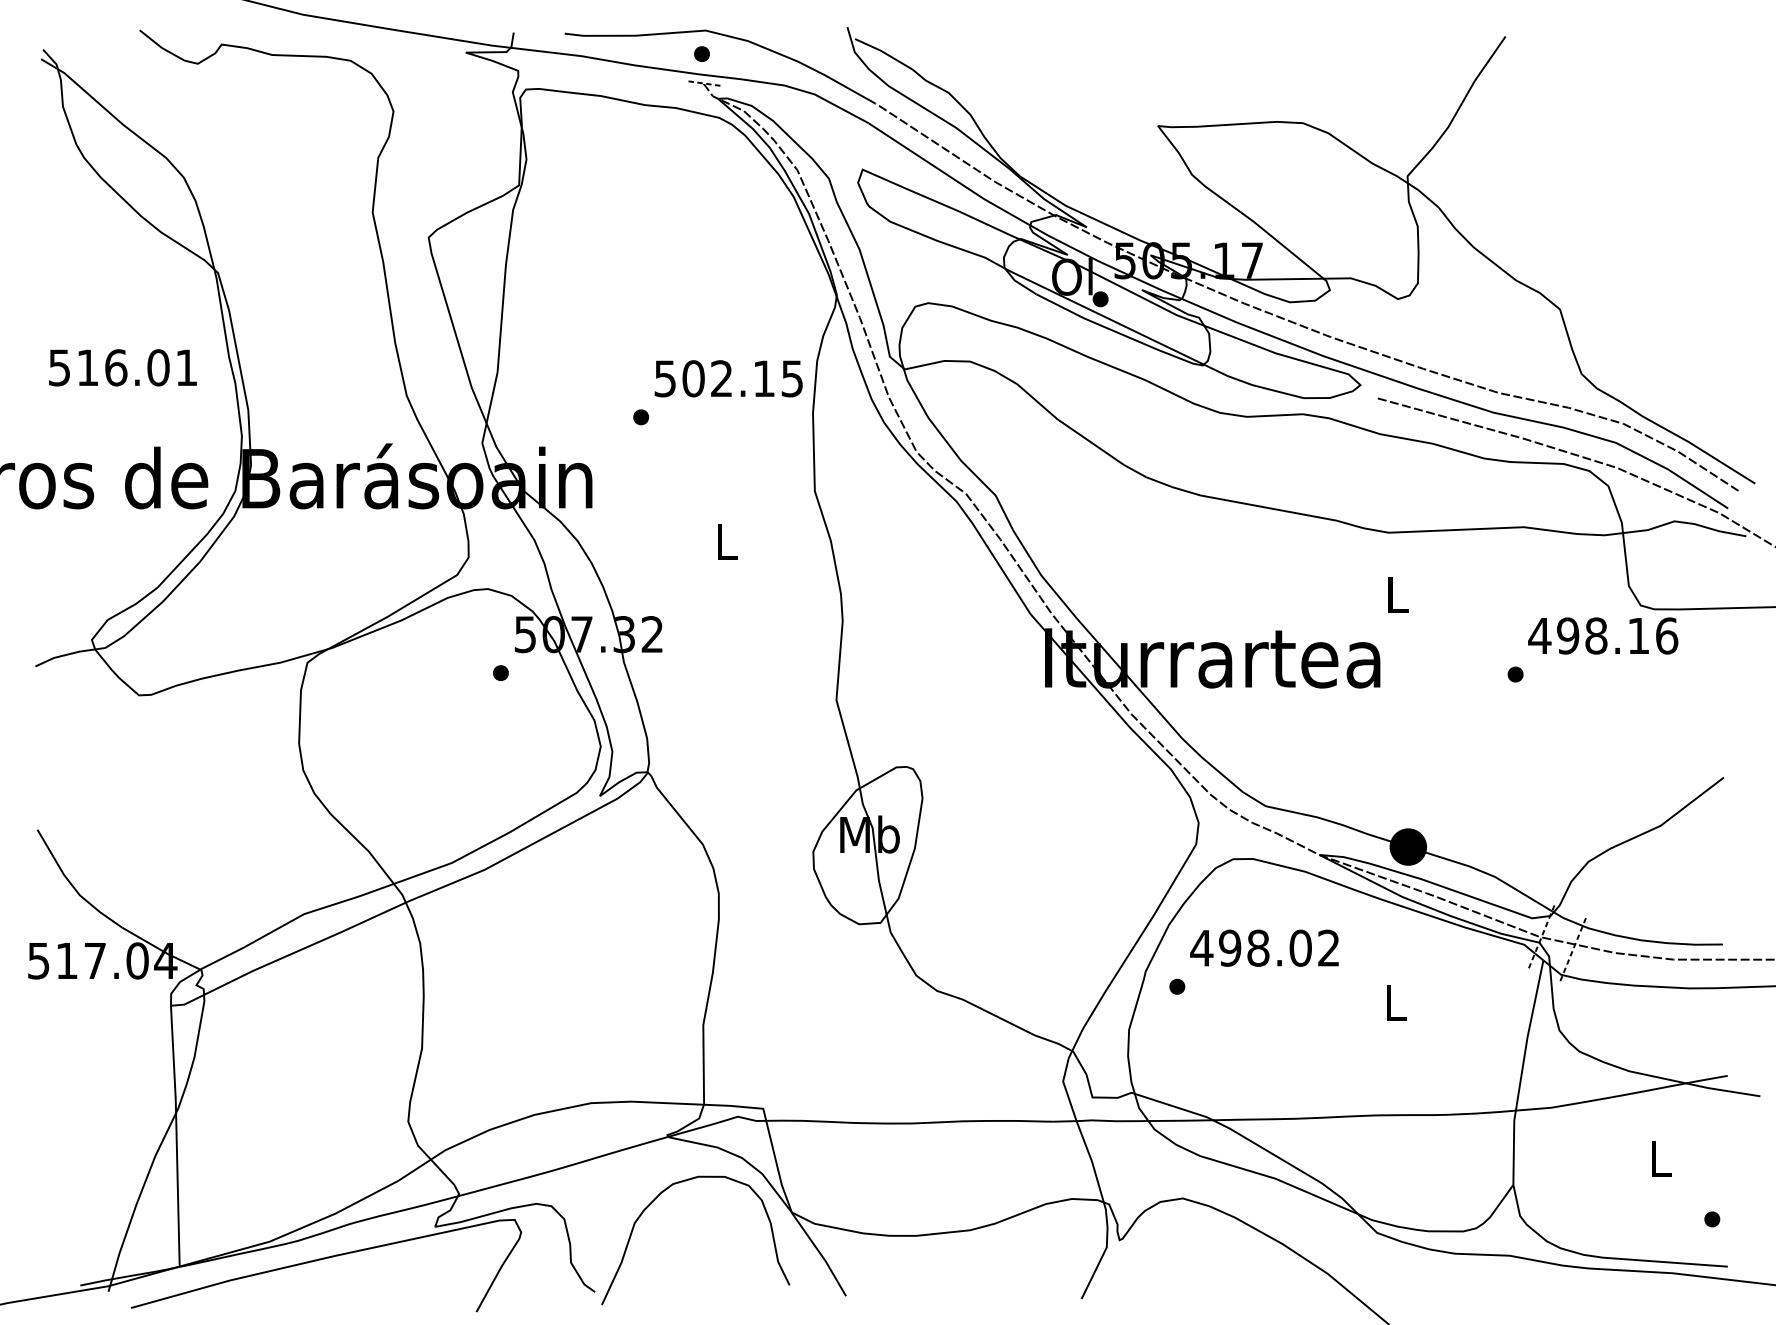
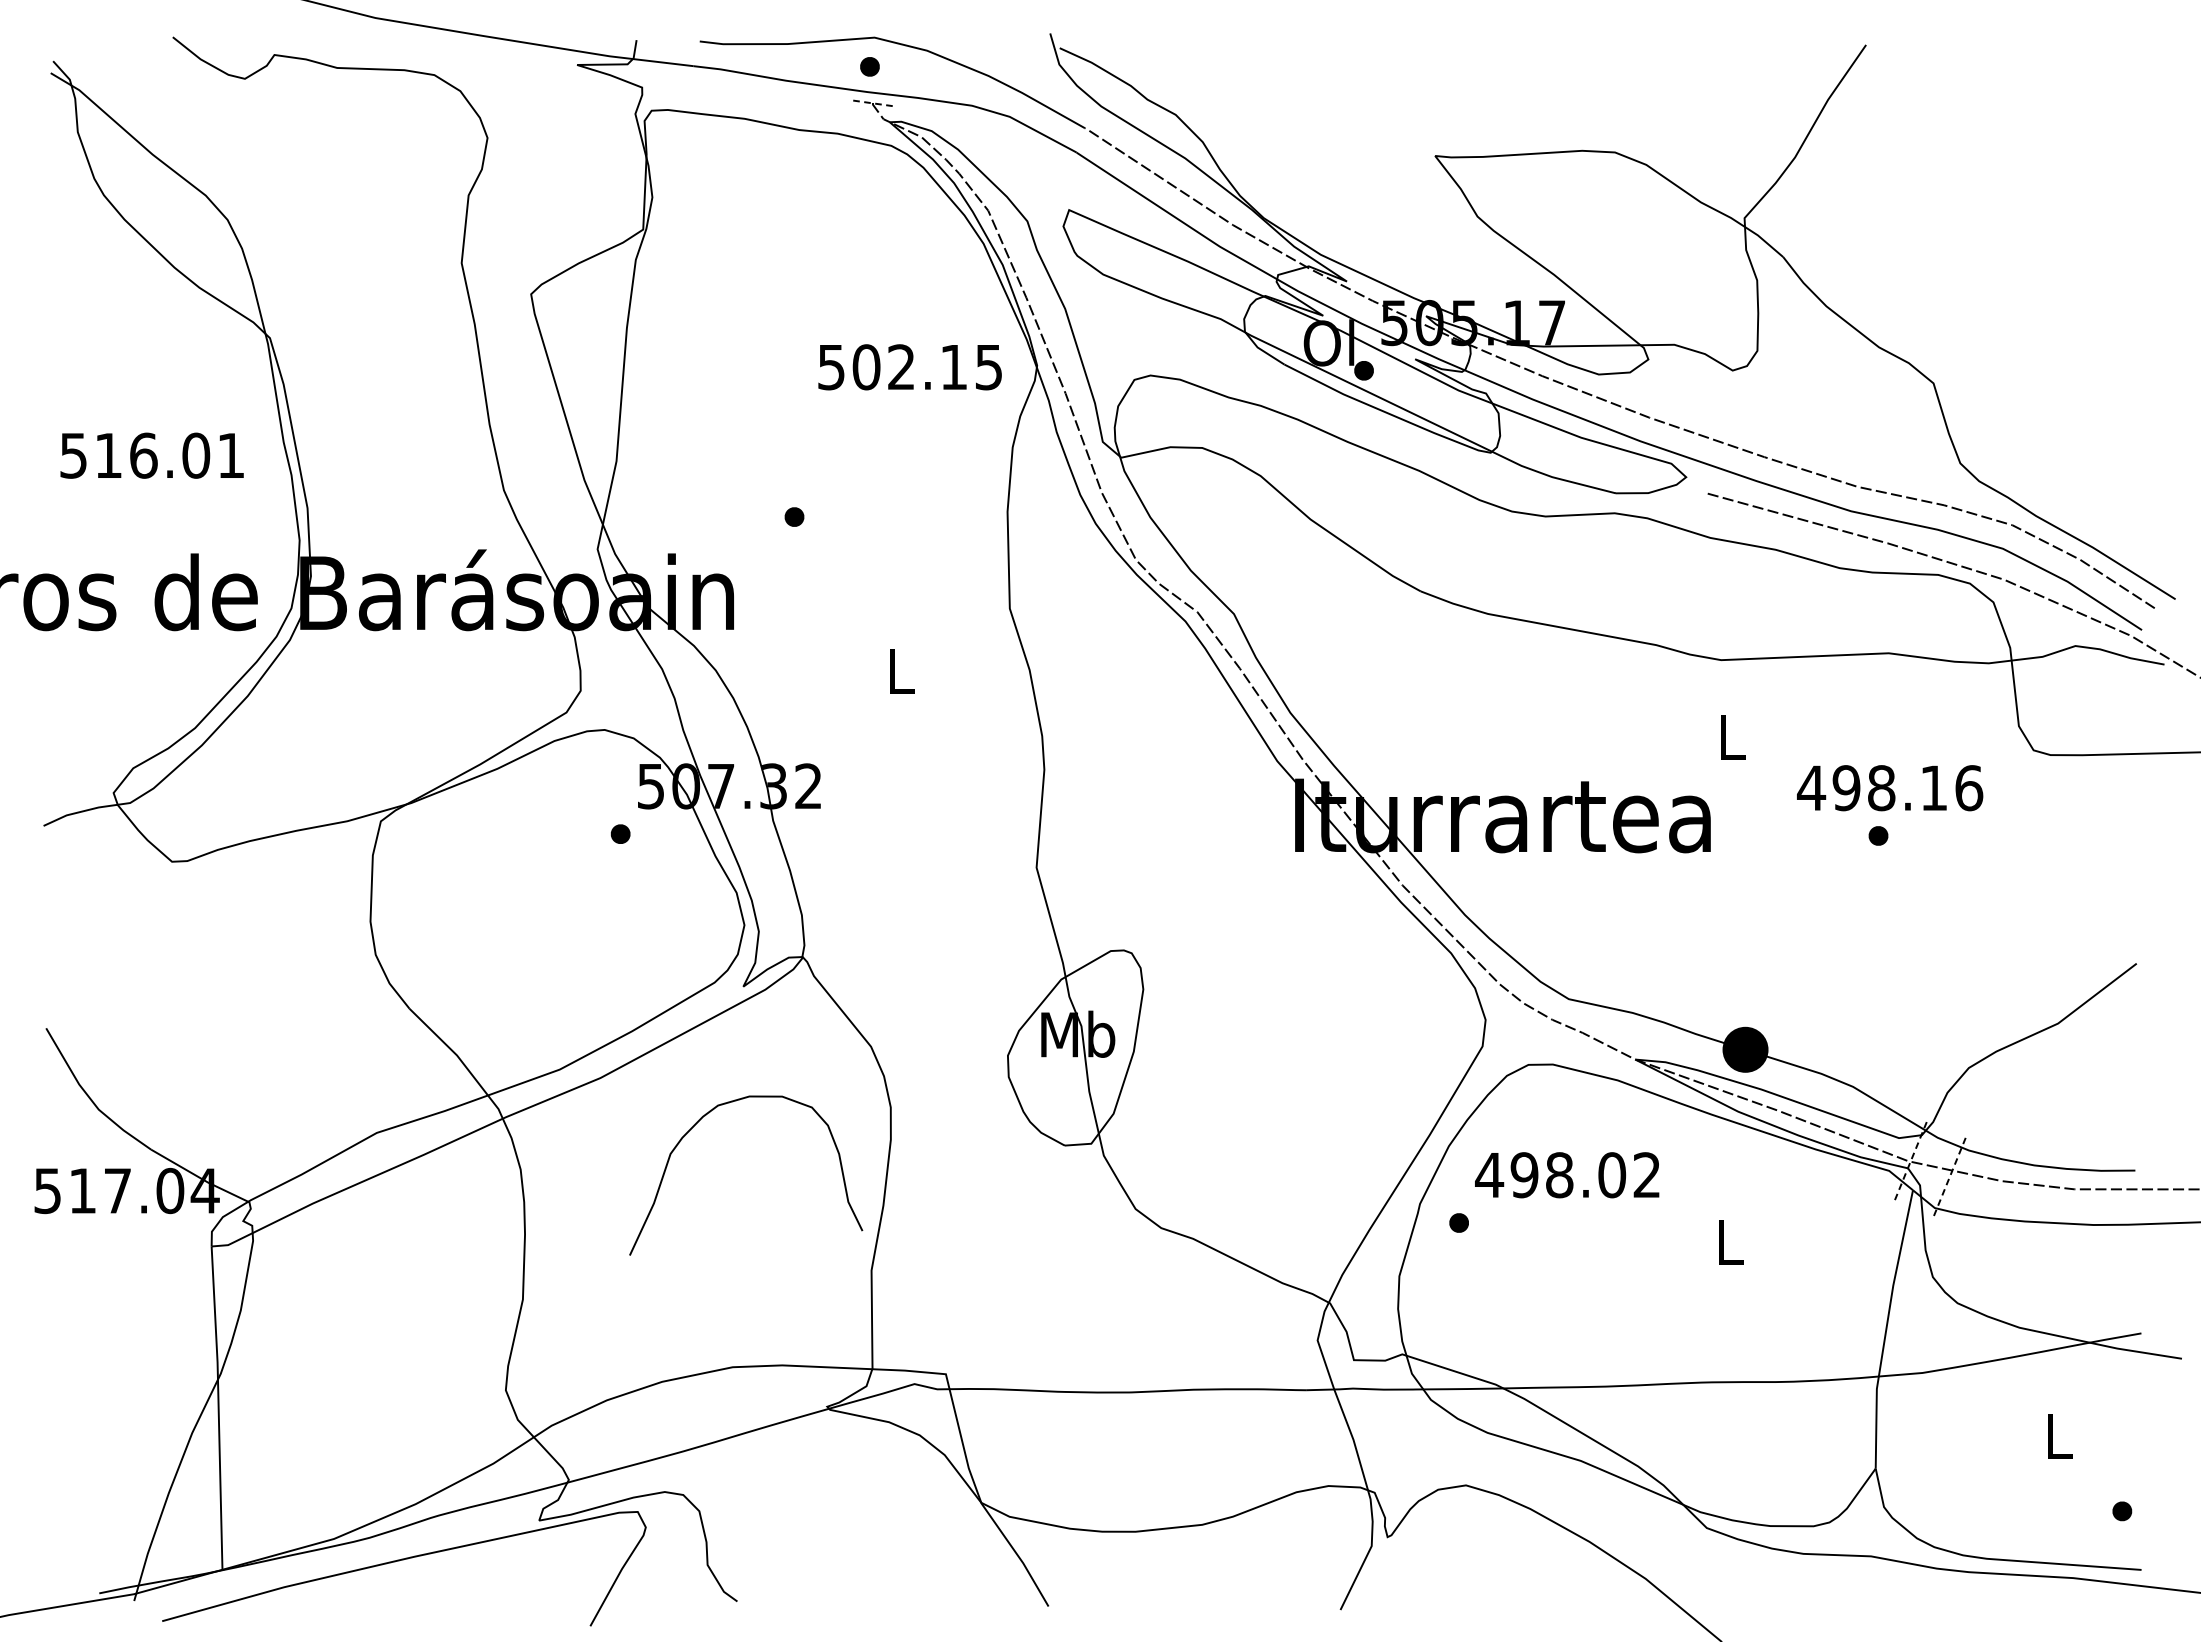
text: (728, 378) -> (909, 367), moved
text: (1603, 636) -> (1890, 788), moved
curve: (655, 1199) -> (696, 1124), moved

